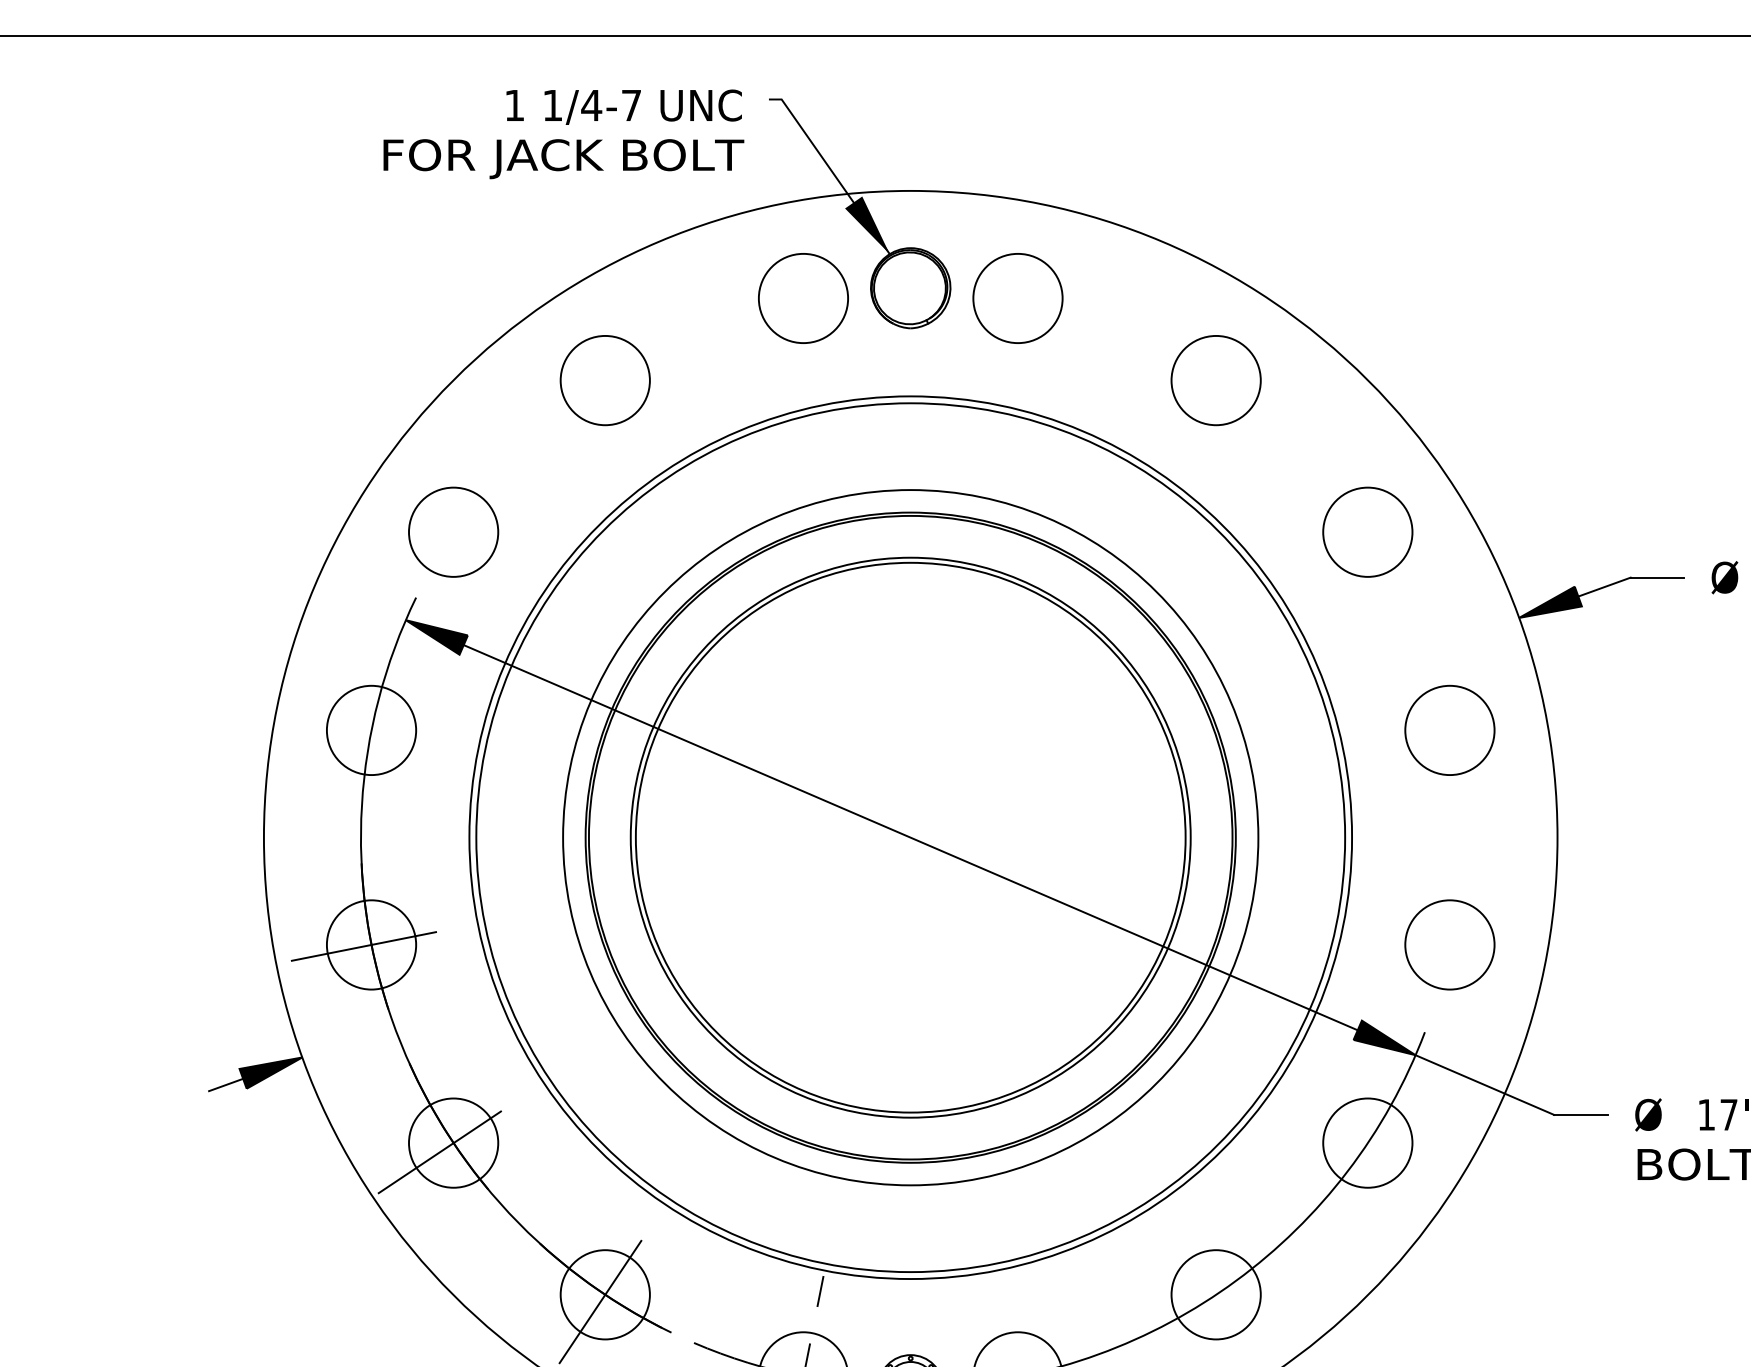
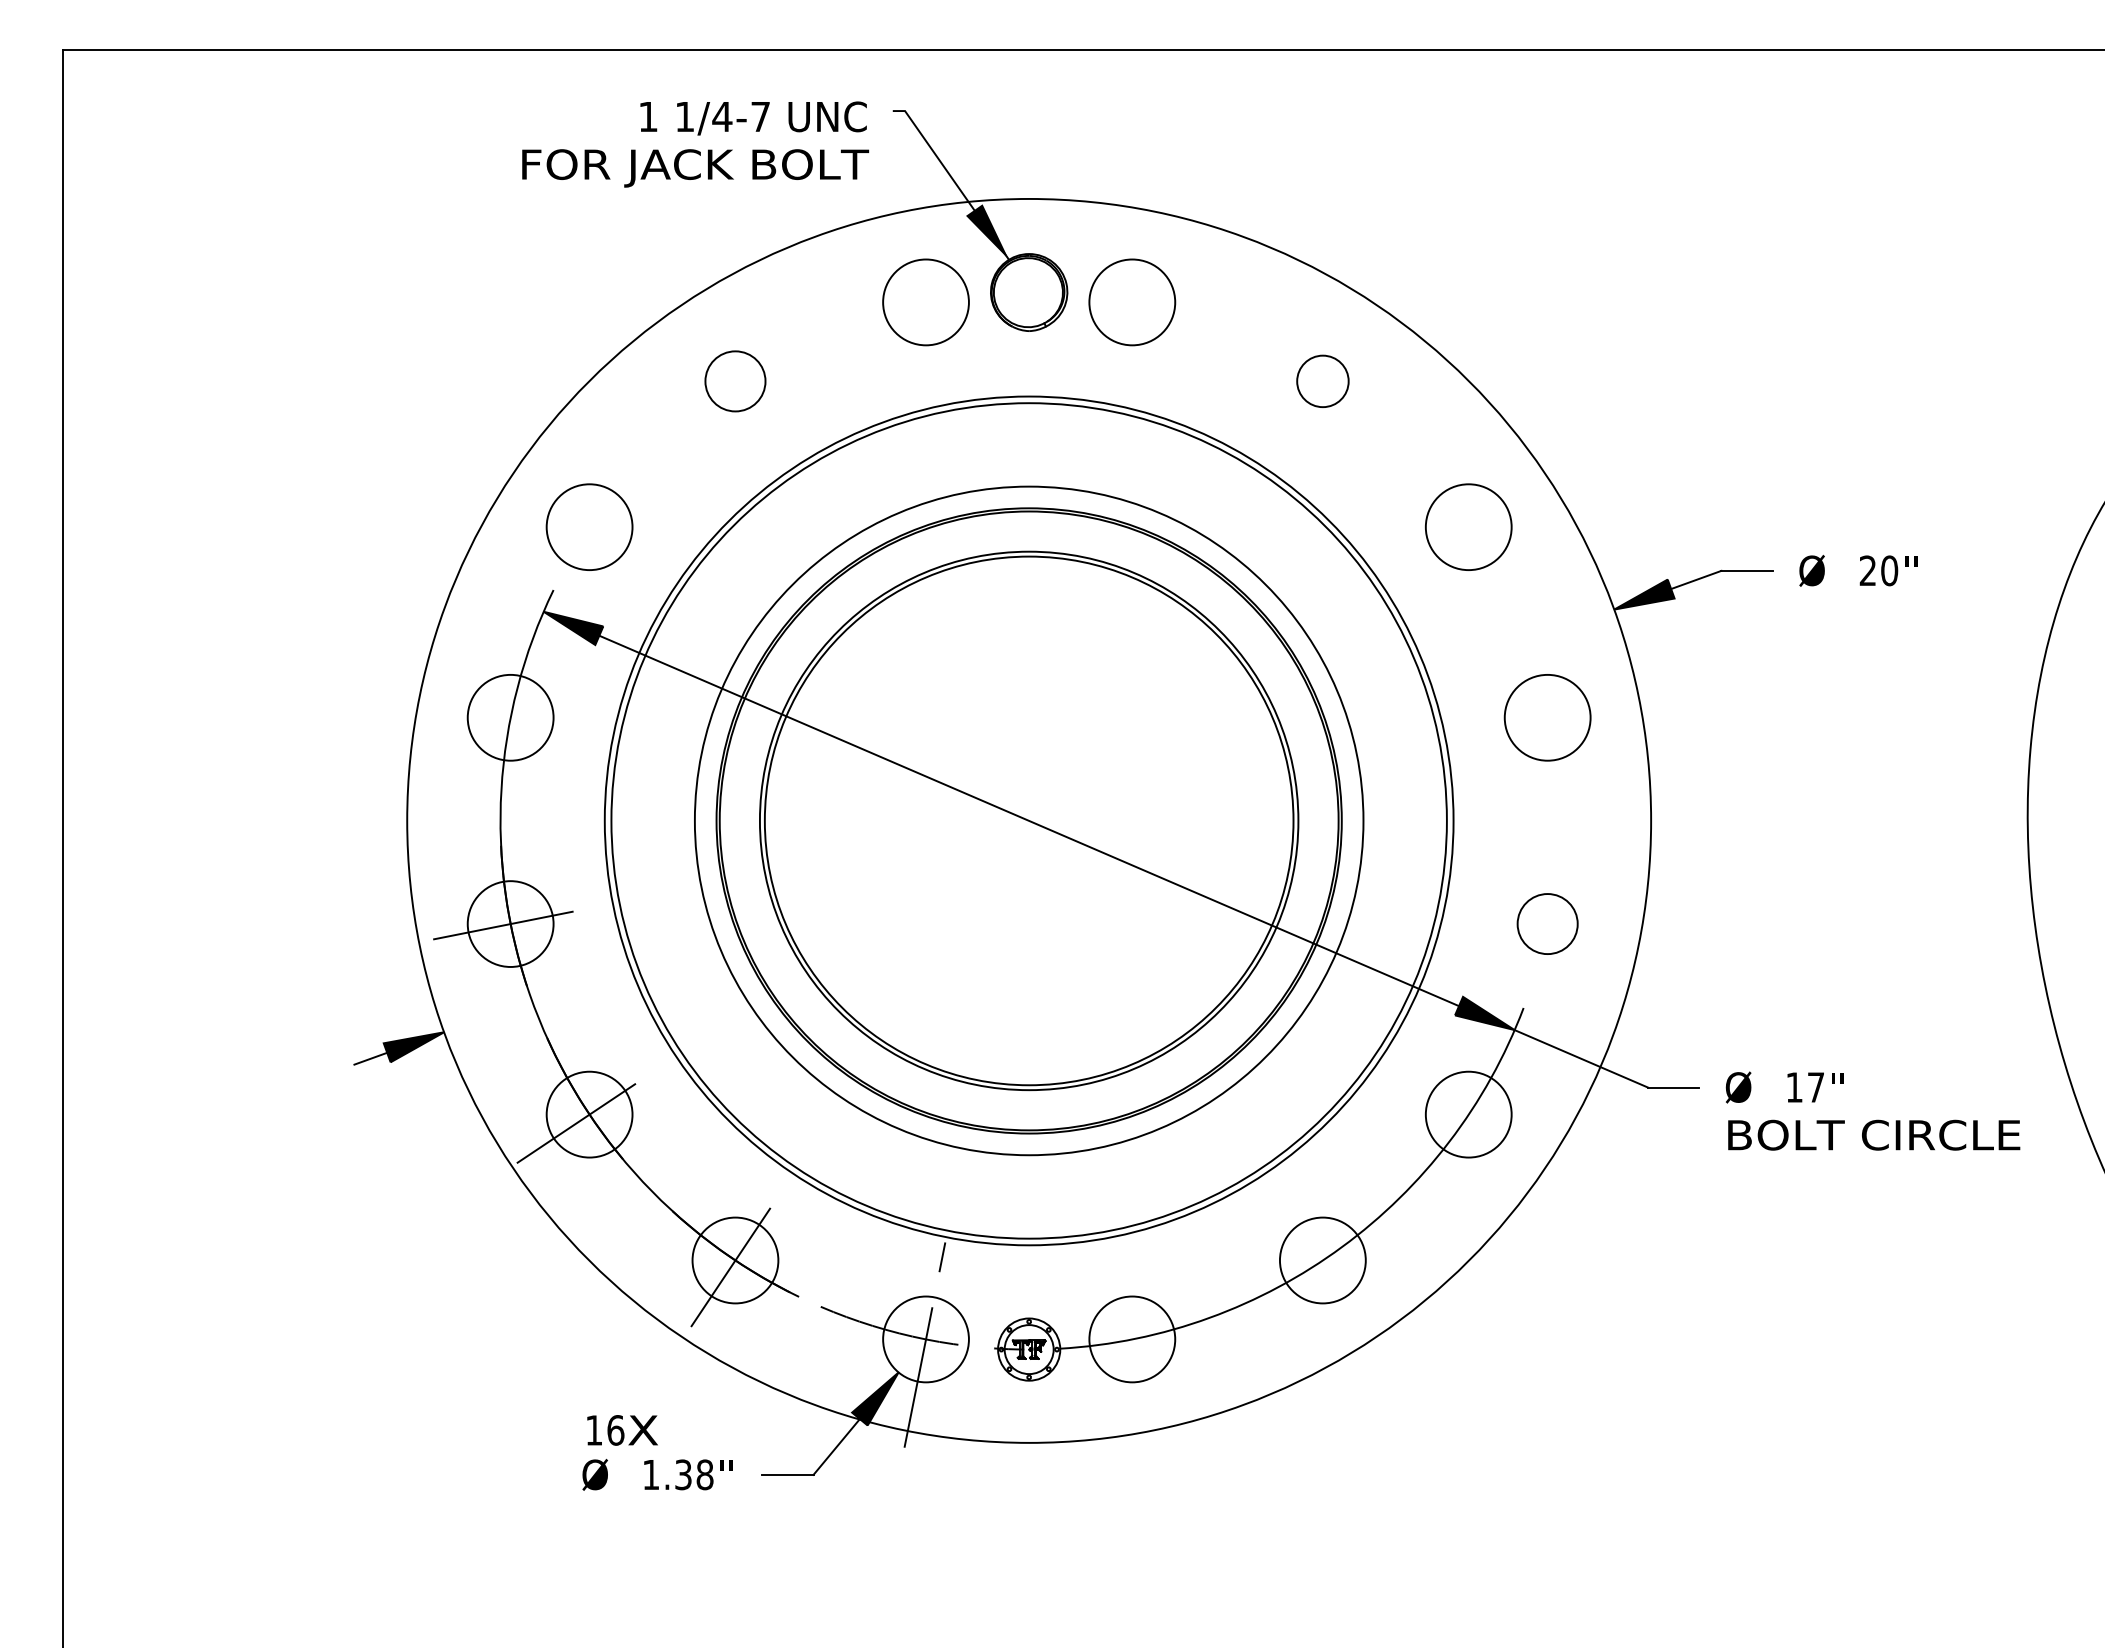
circle: (605, 380) -> (735, 381), size x0.7
circle: (1215, 380) -> (1322, 381), size x0.6
circle: (1449, 944) -> (1547, 923), size x0.7

